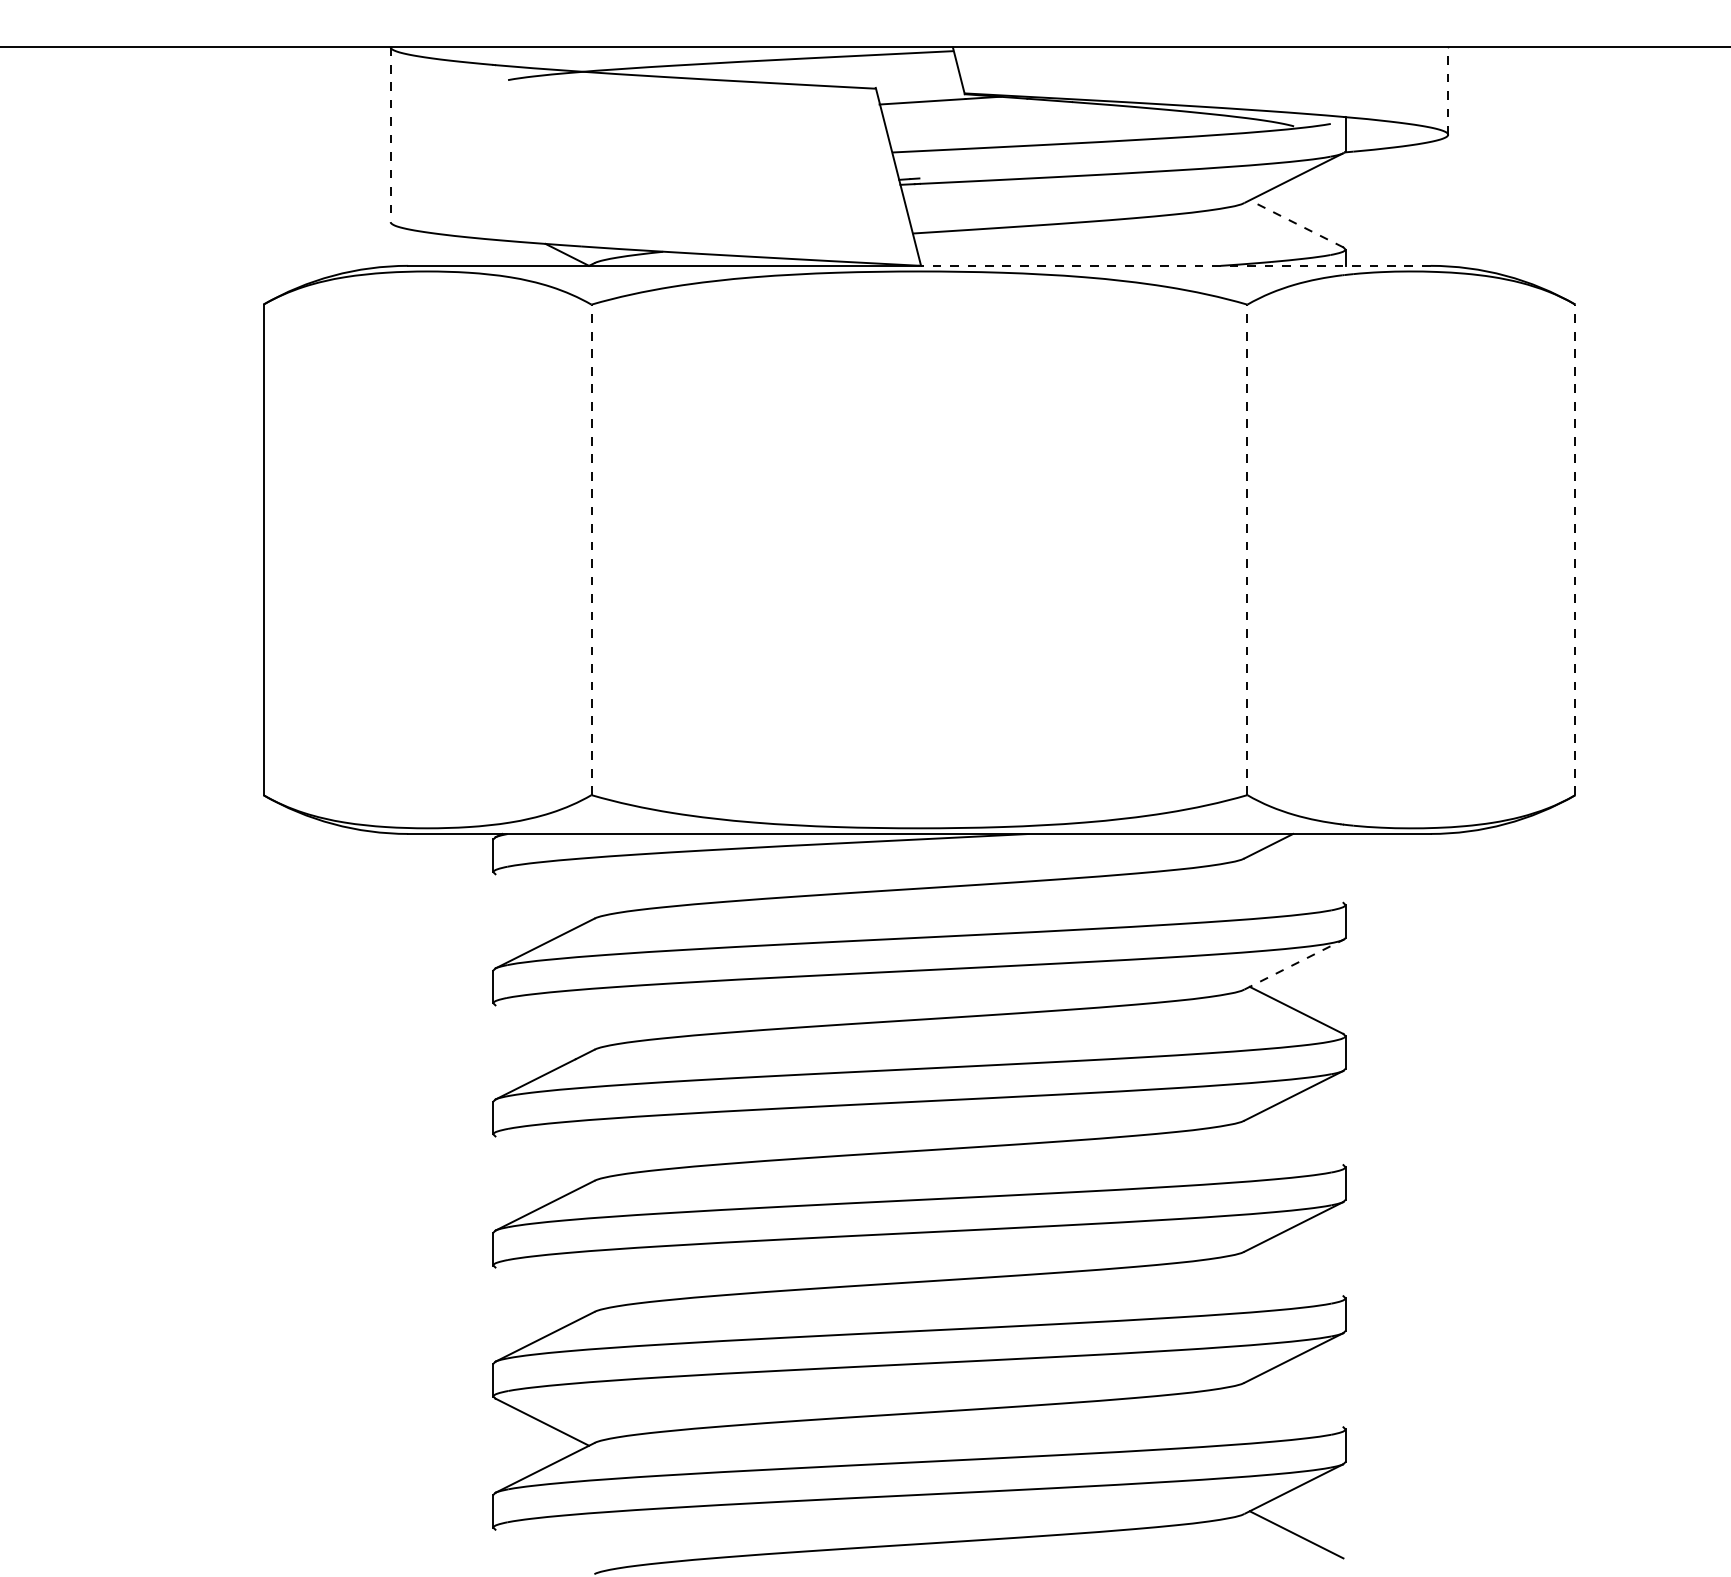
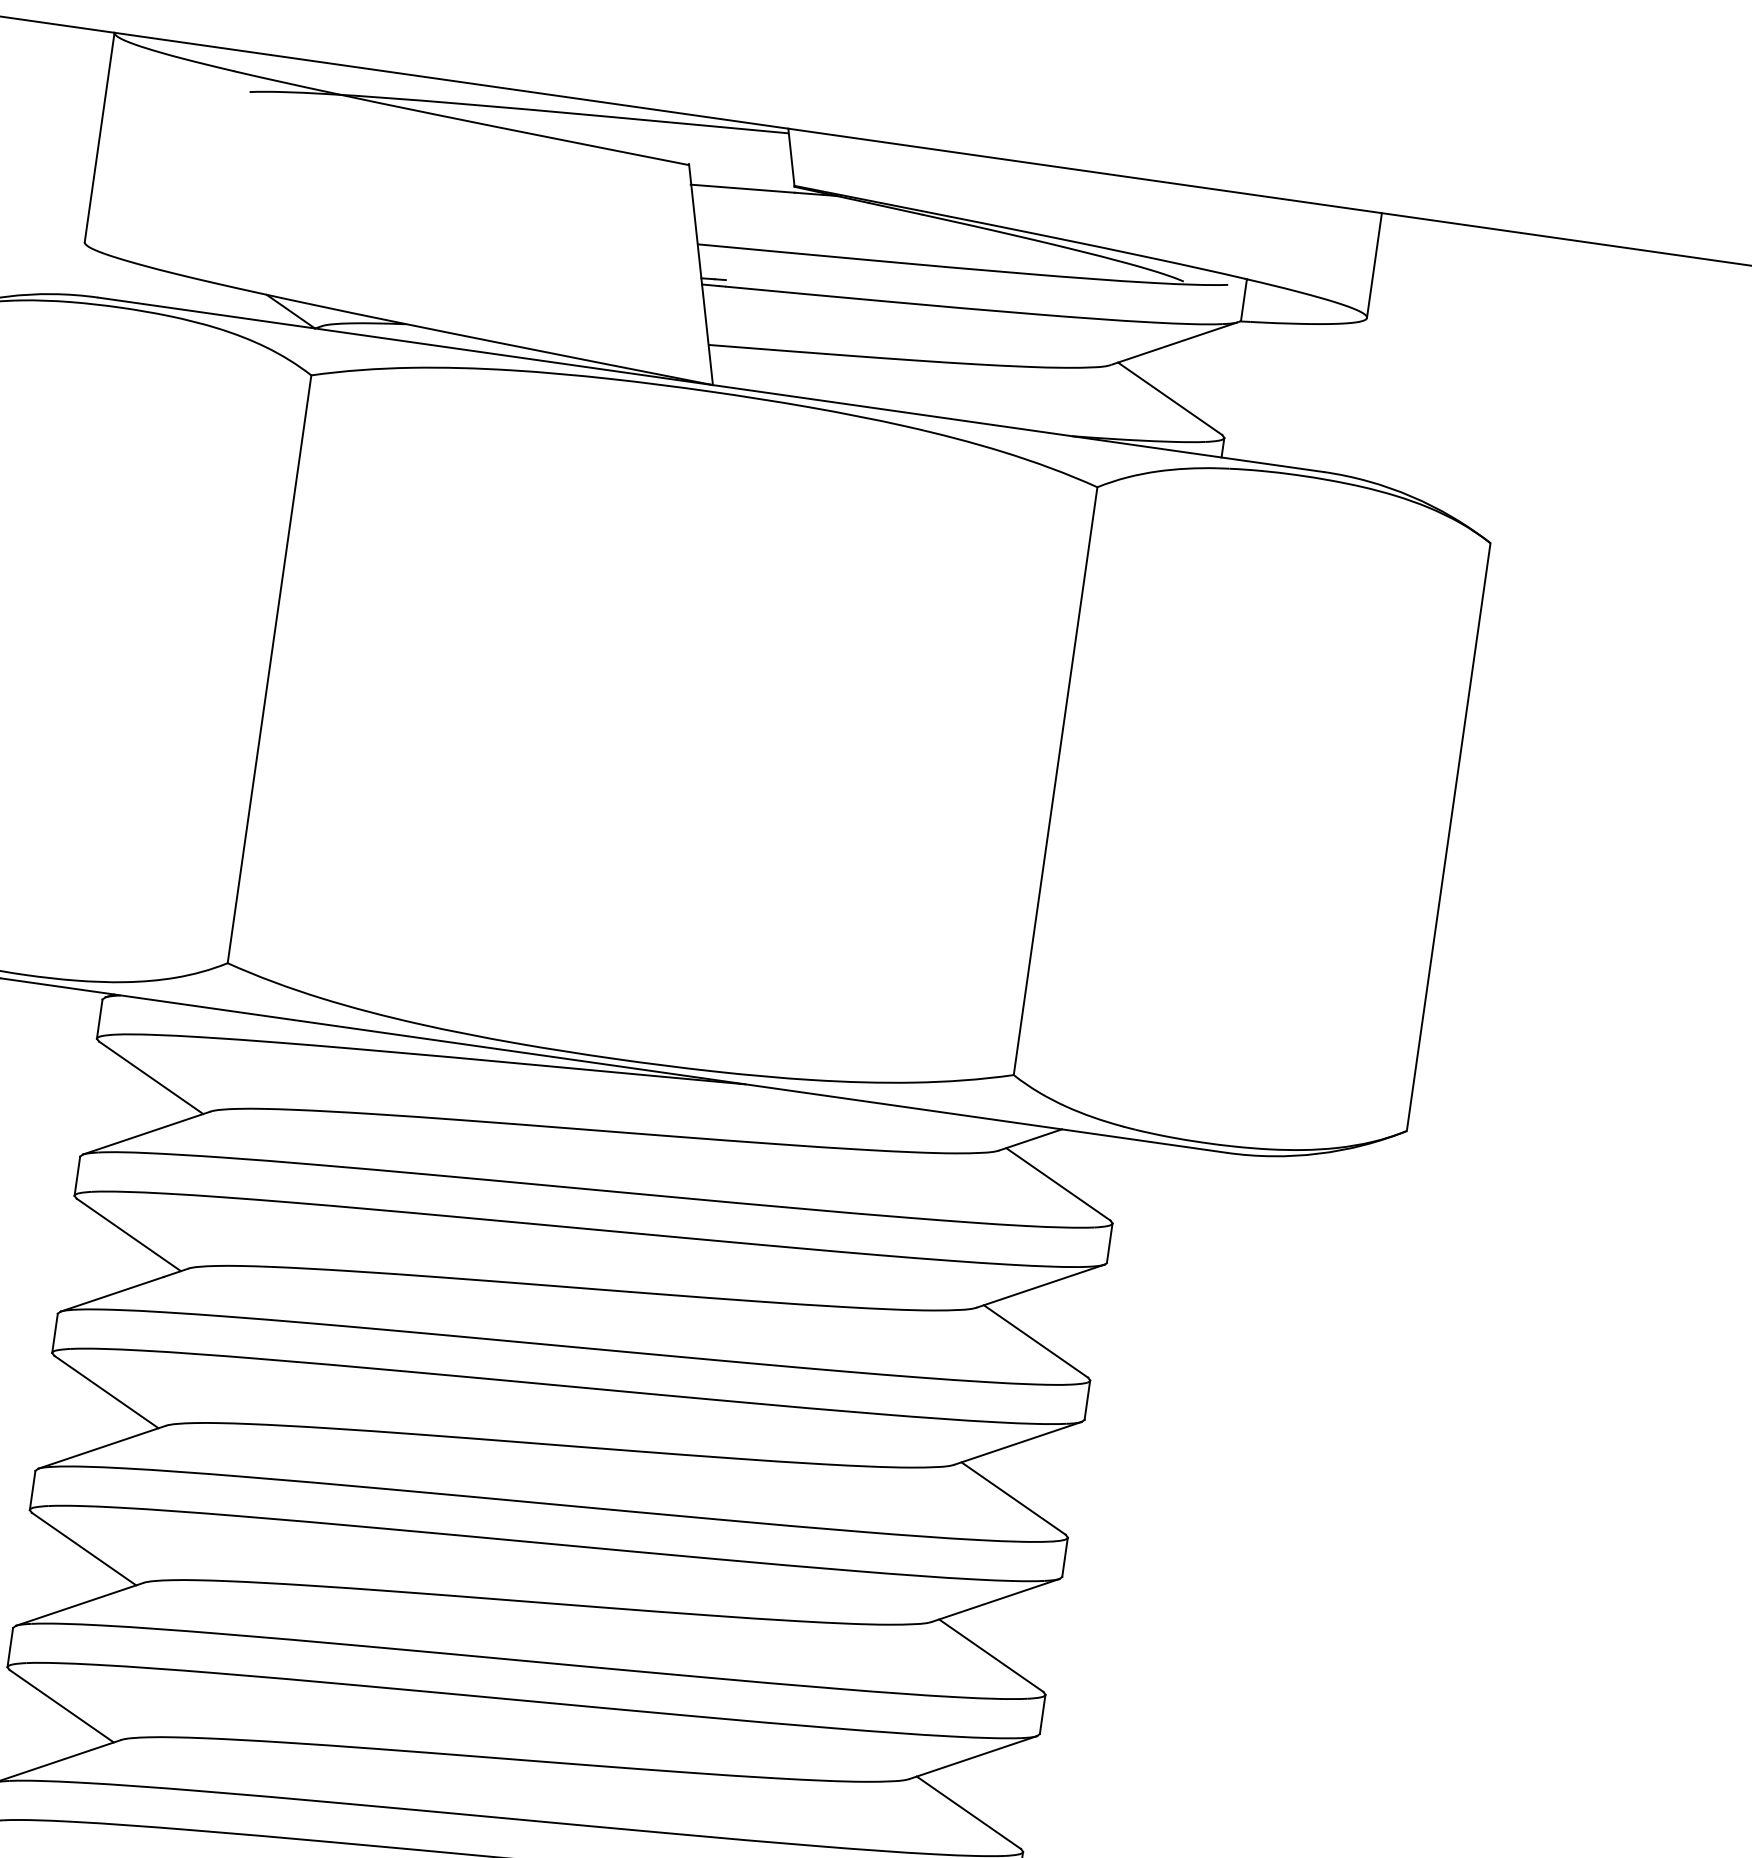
line: (1448, 91) -> (1374, 266), dashed -> solid
line: (390, 135) -> (99, 138), dashed -> solid
line: (1296, 223) -> (1170, 398), dashed -> solid
line: (1175, 265) -> (1017, 428), dashed -> solid
line: (591, 549) -> (269, 668), dashed -> solid
line: (1247, 549) -> (1055, 780), dashed -> solid
line: (1575, 549) -> (1448, 836), dashed -> solid
line: (1296, 878) -> (1058, 1183), added
line: (542, 897) -> (151, 1077), added
line: (1294, 964) -> (1041, 1286), dashed -> solid
line: (542, 1028) -> (129, 1234), added
line: (1296, 1141) -> (1013, 1498), added
line: (542, 1159) -> (106, 1391), added
line: (1296, 1272) -> (991, 1655), added
line: (542, 1290) -> (84, 1548), added
line: (1296, 1403) -> (968, 1812), added

